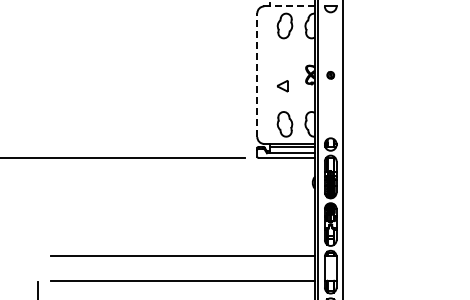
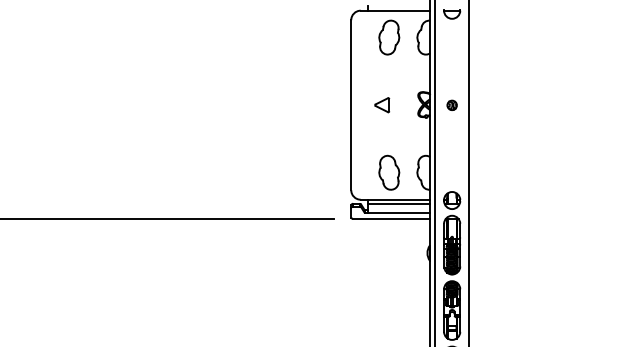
line: (292, 6) -> (399, 10), dashed -> solid
line: (257, 75) -> (351, 105), dashed -> solid
part: (282, 86) -> (381, 105), moved

